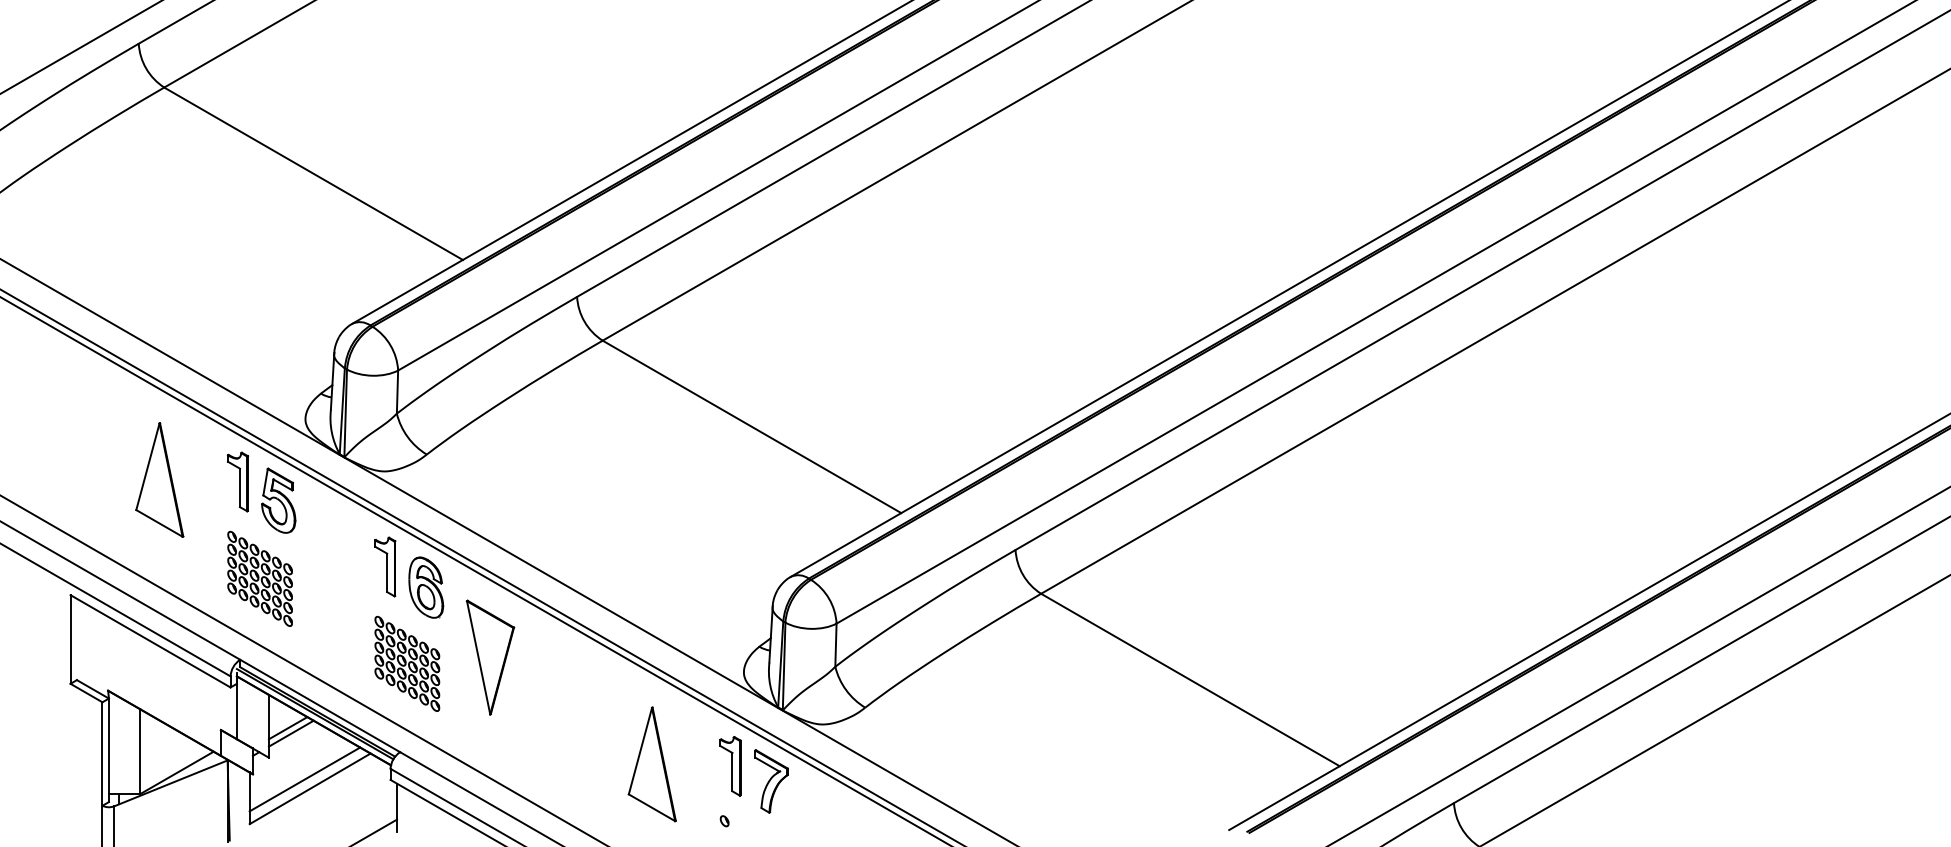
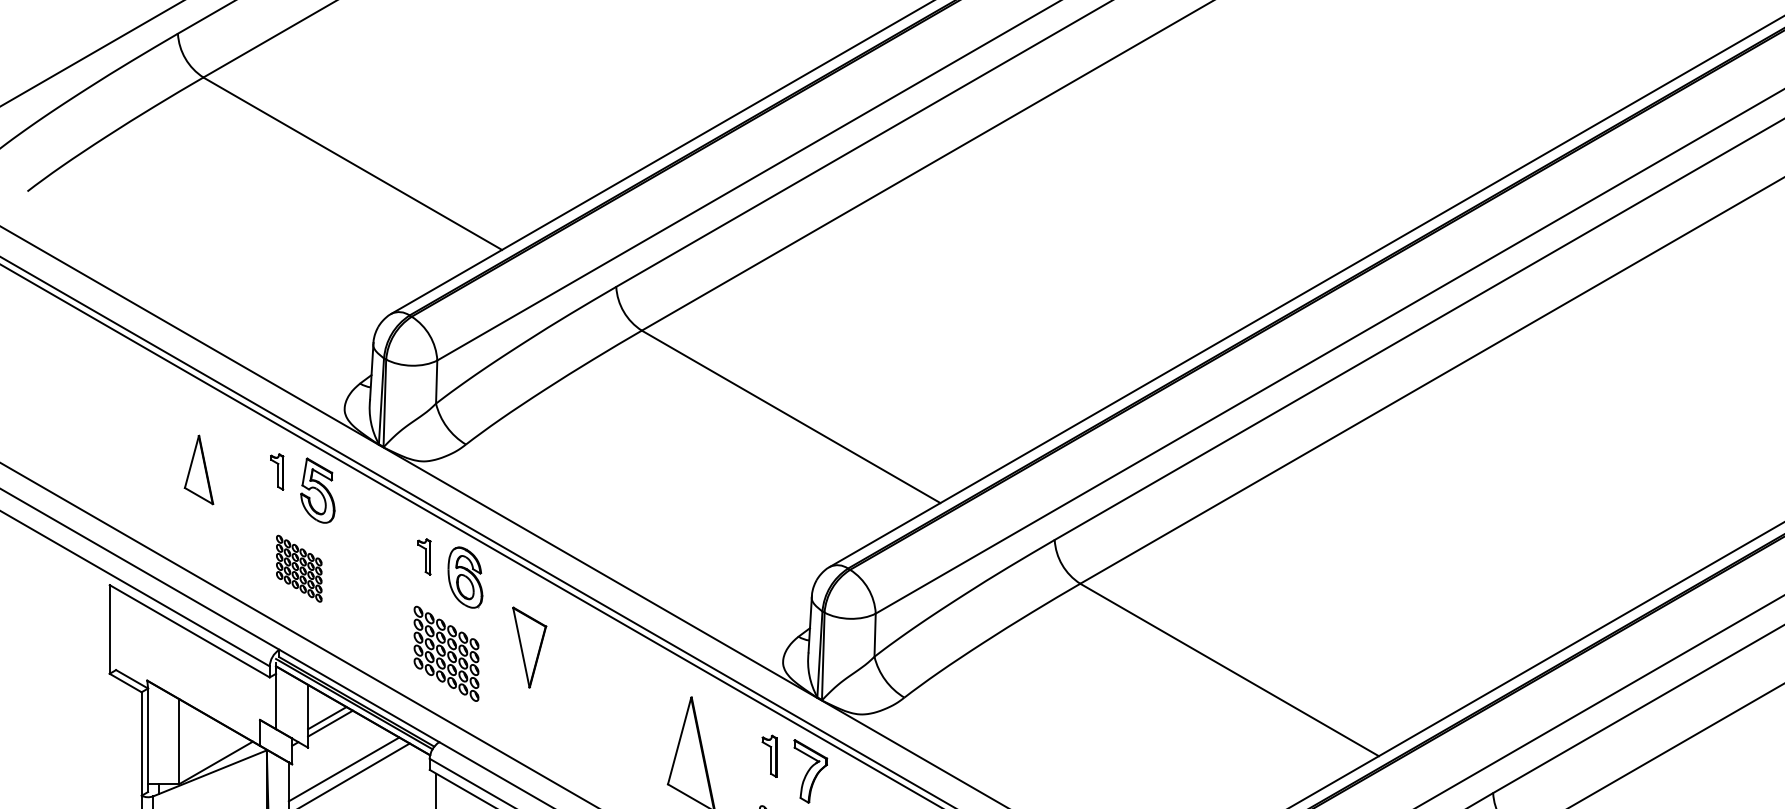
part: (159, 479) -> (198, 469), size x0.6
part: (237, 481) -> (276, 471), size x0.6
part: (385, 566) -> (424, 556), size x0.6
part: (259, 578) -> (298, 568), size x0.7
part: (490, 657) -> (529, 647), size x0.7
part: (730, 766) -> (769, 756), size x0.7

